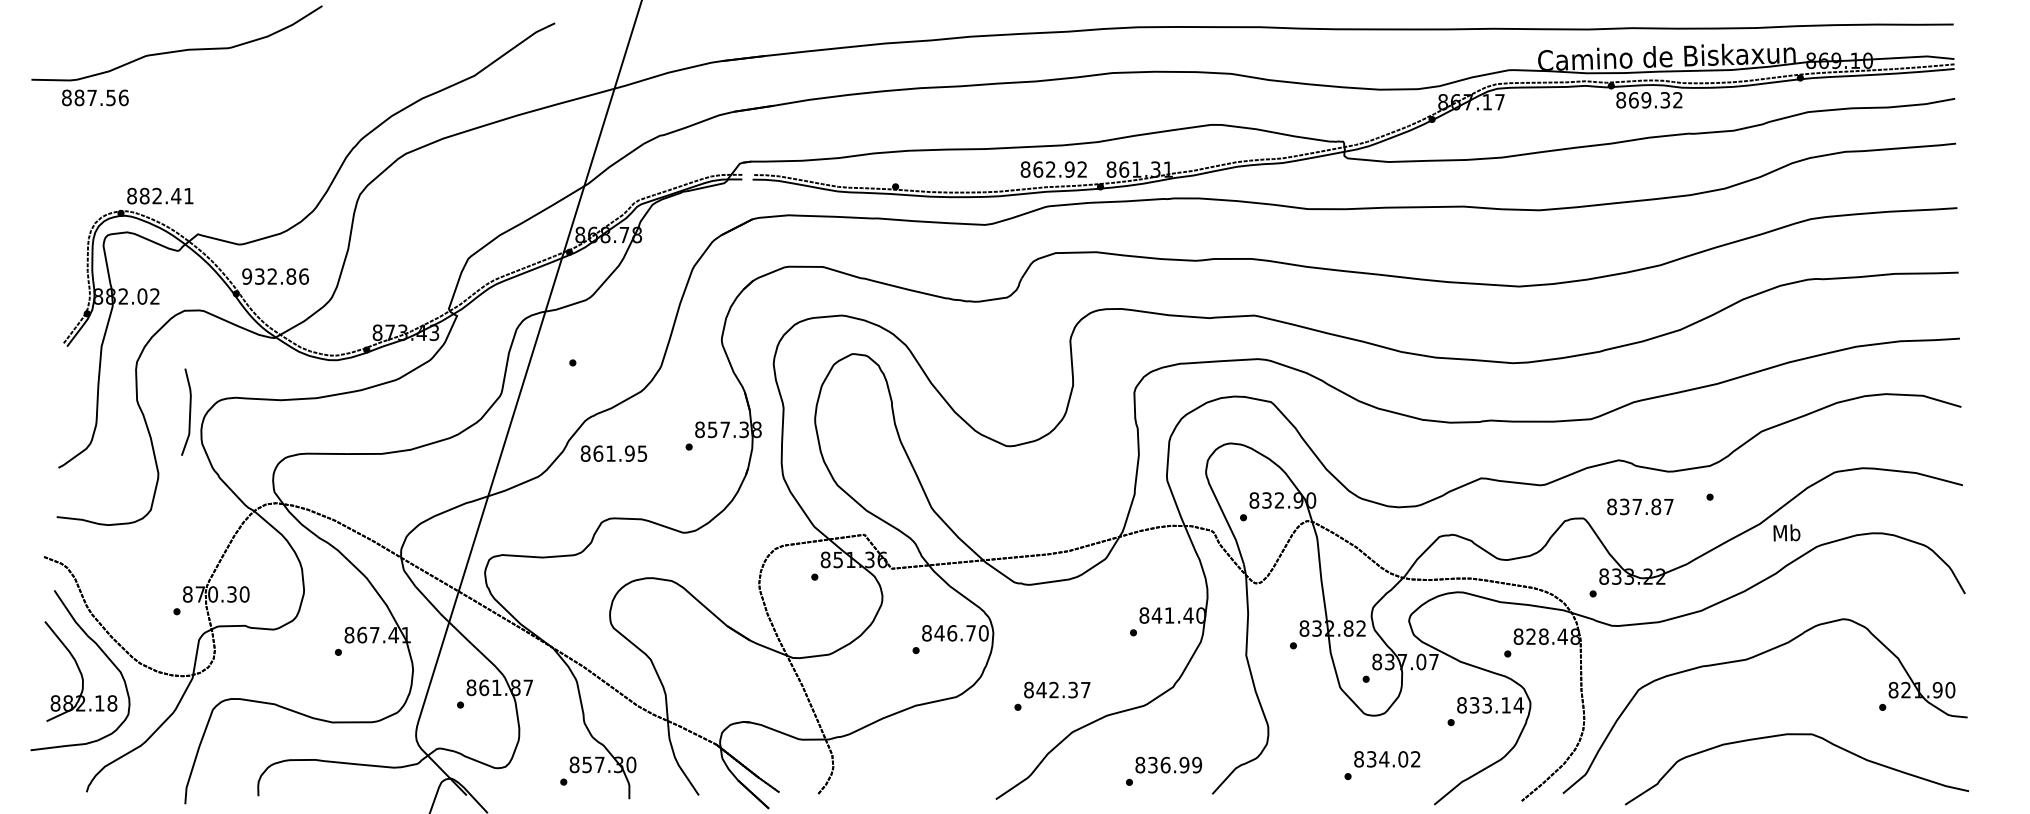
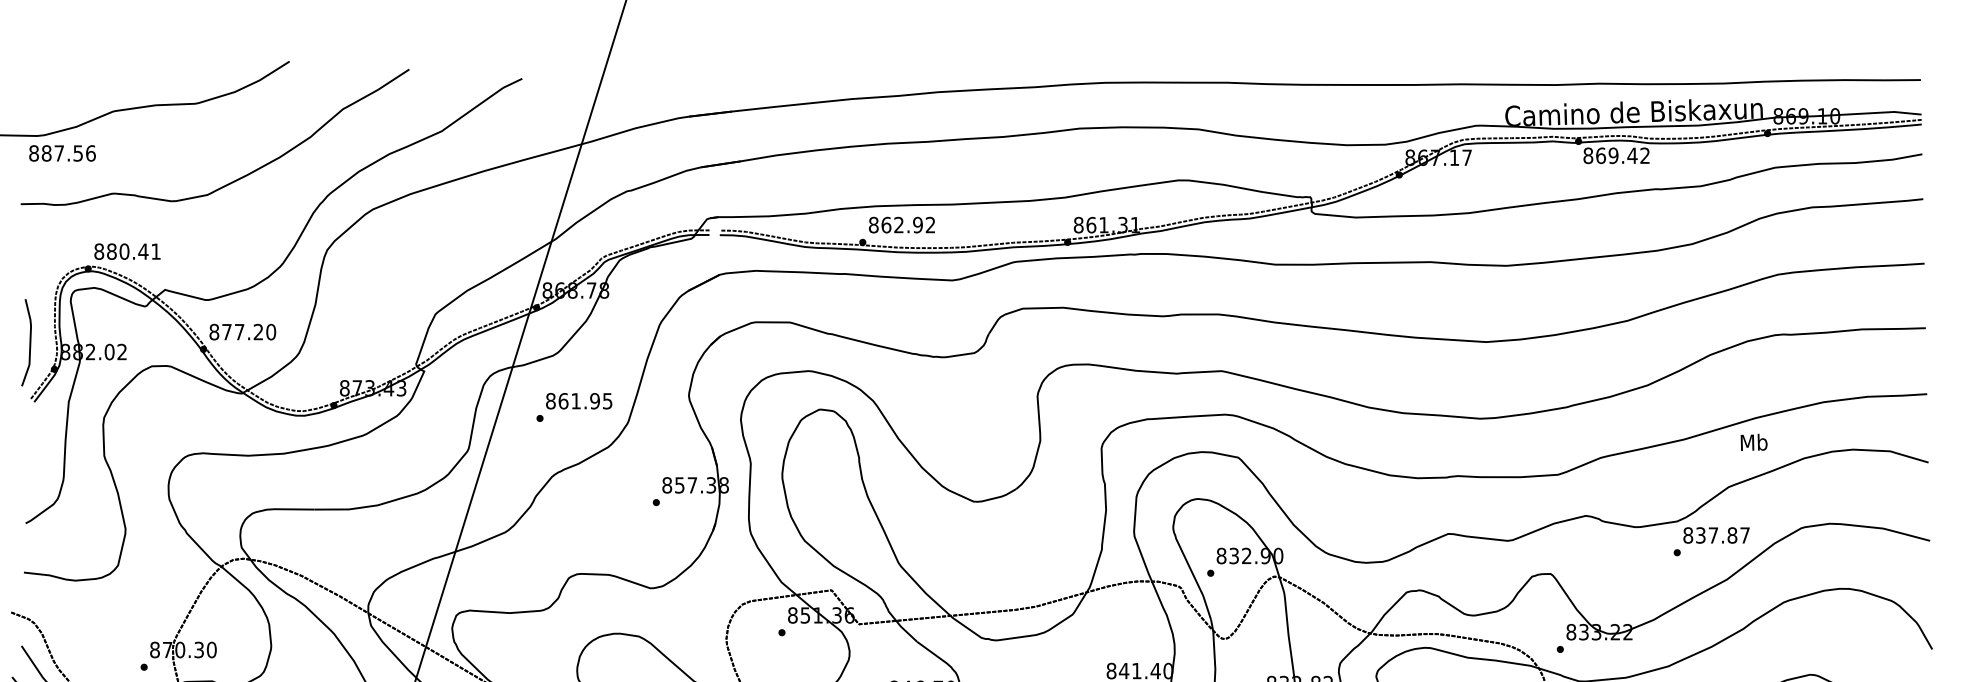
text: (1665, 100) -> (1632, 156), 869.32 -> 869.42
curve: (269, 123) -> (236, 179), added
text: (1053, 169) -> (901, 225), moved
text: (157, 196) -> (124, 252), 882.41 -> 880.41
text: (275, 276) -> (242, 332), 932.86 -> 877.20
curve: (189, 411) -> (29, 342), moved
text: (613, 453) -> (578, 401), moved
text: (1640, 506) -> (1716, 535), moved
text: (1786, 532) -> (1753, 442), moved

